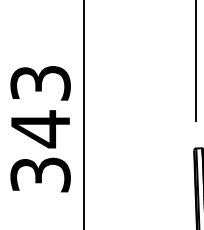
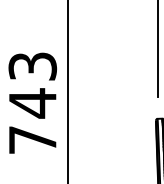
text: (40, 174) -> (32, 139), 343 -> 743

